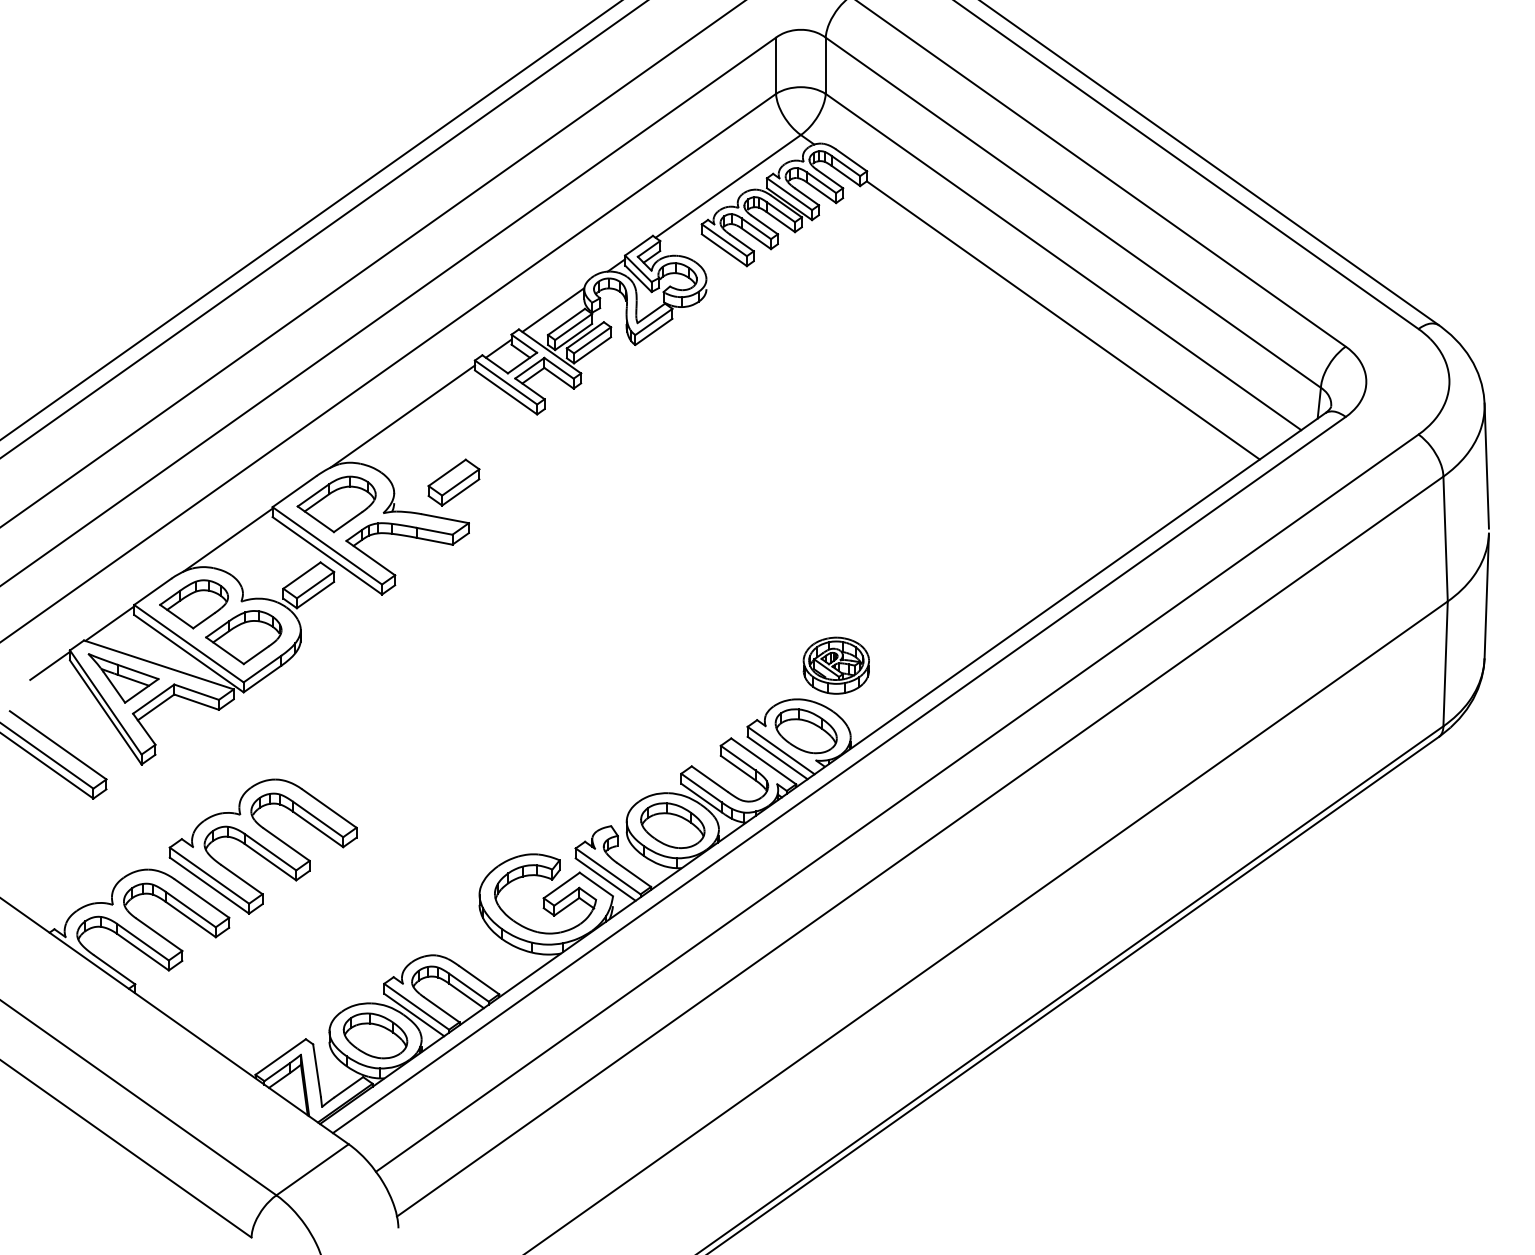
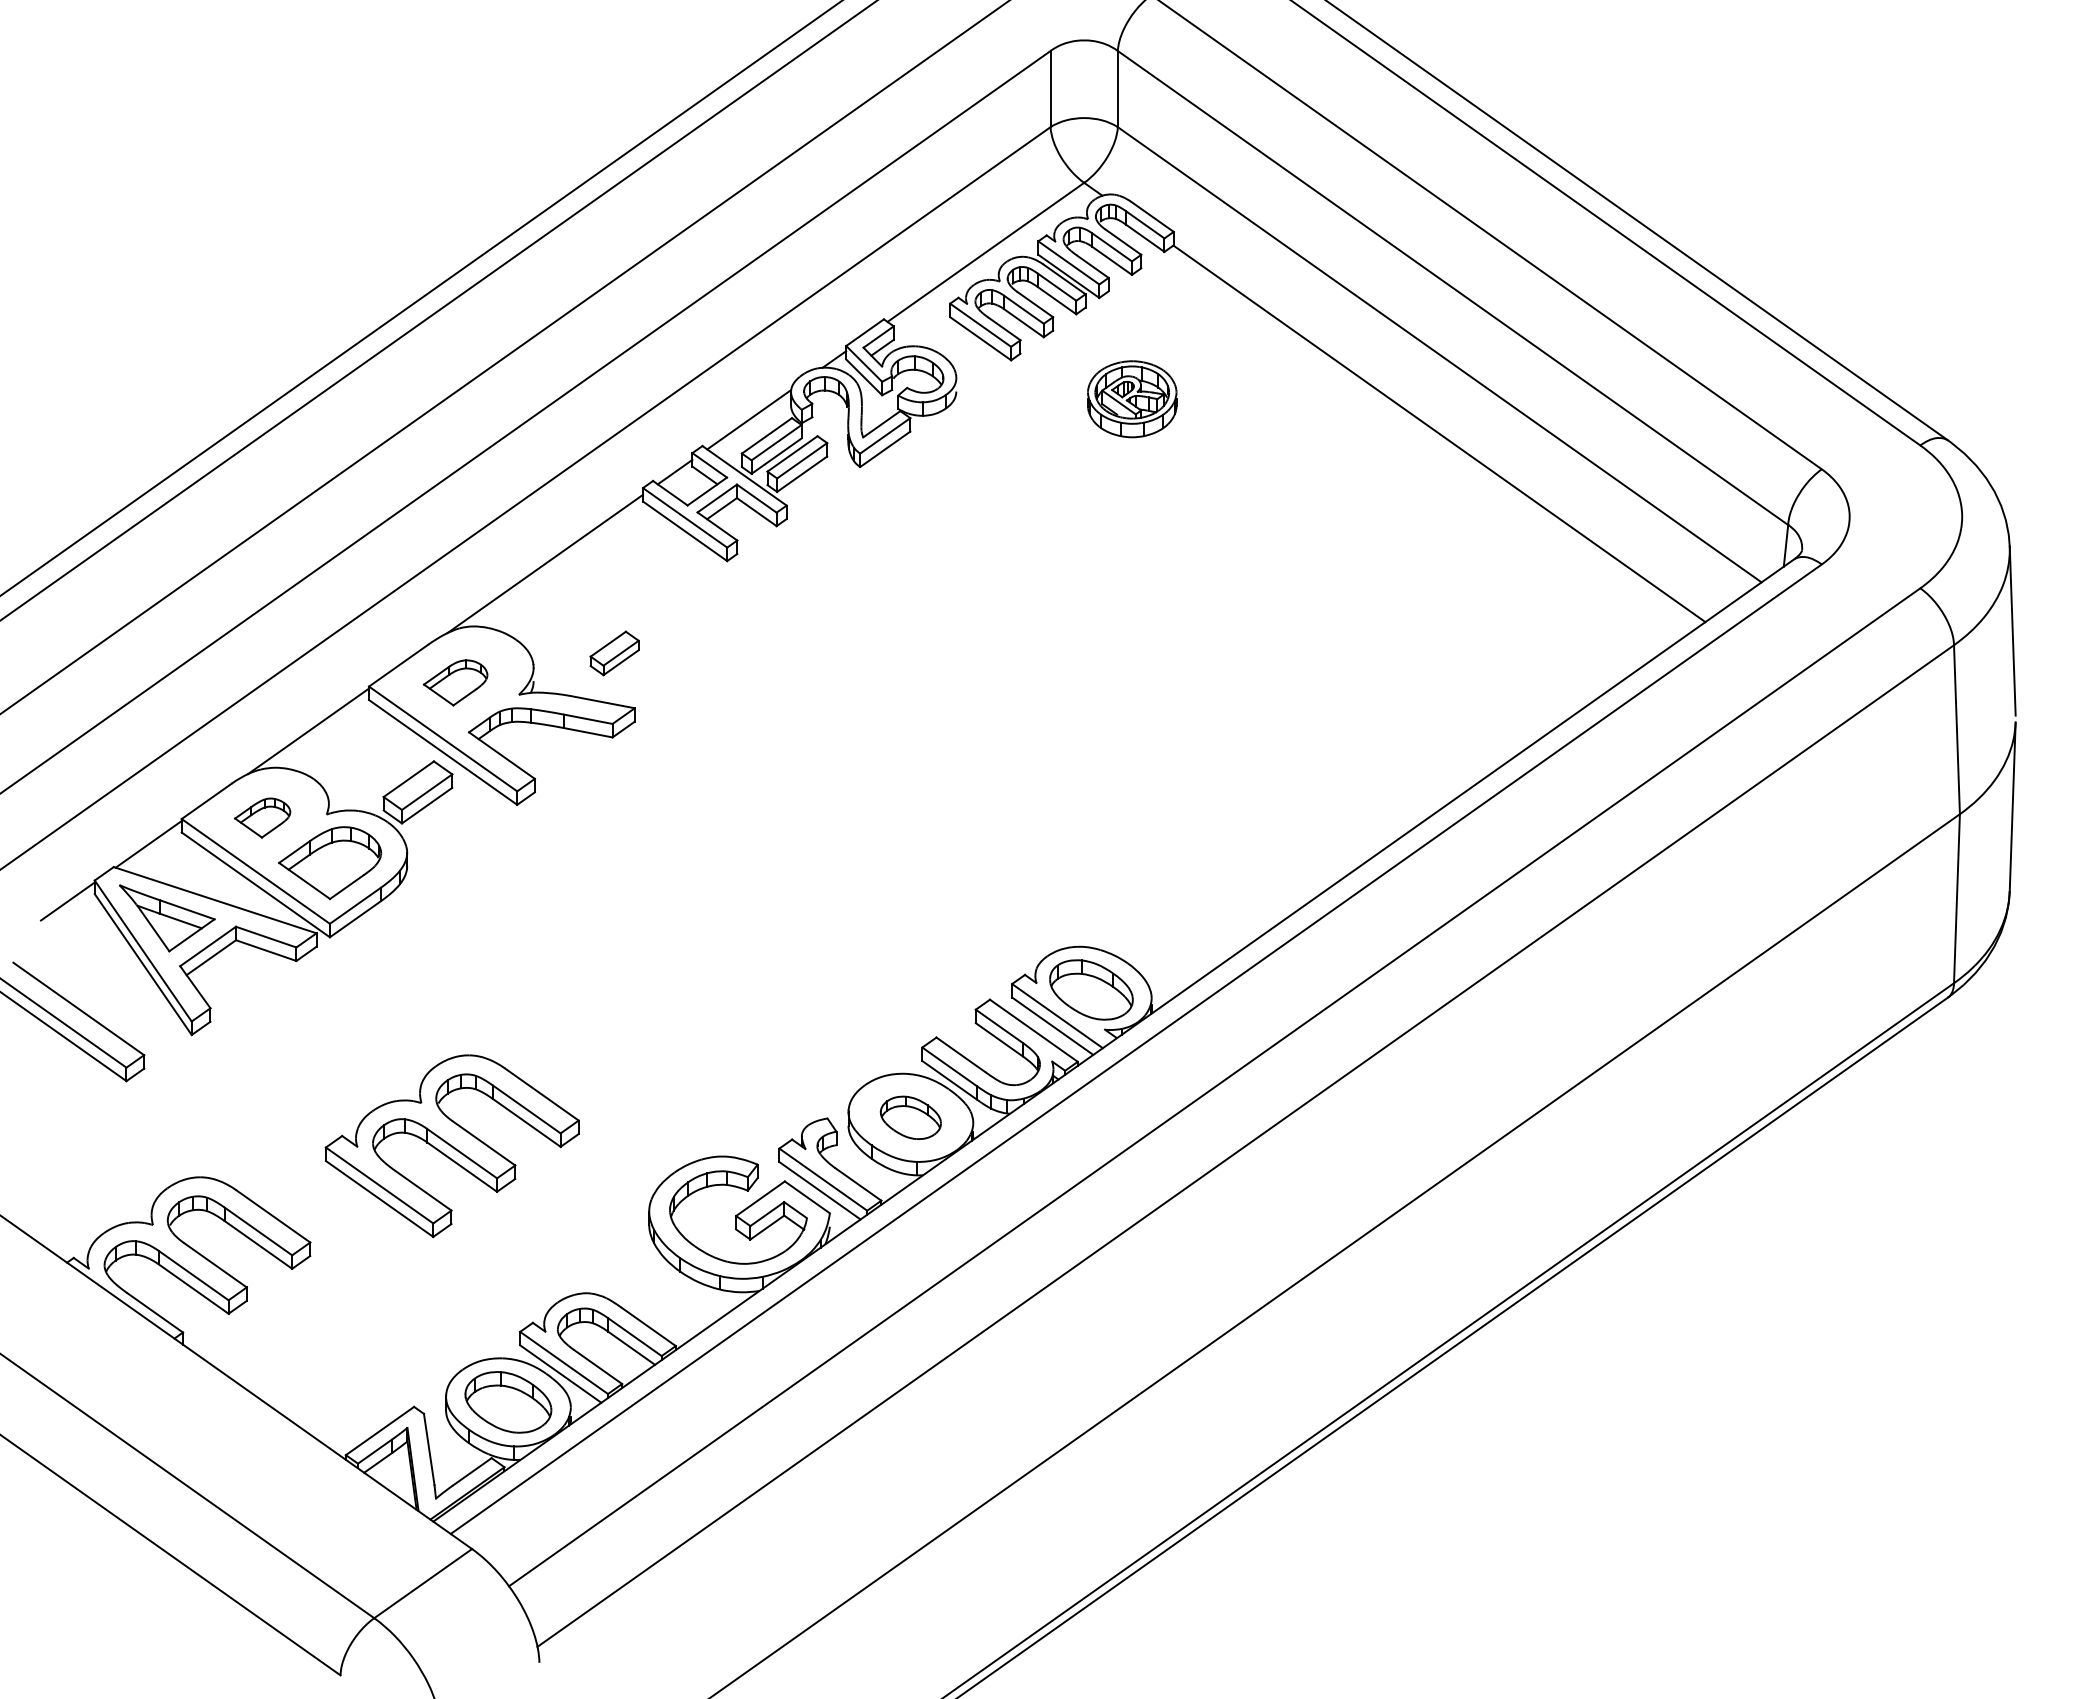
part: (453, 482) -> (614, 653), size x0.7
part: (336, 504) -> (455, 682), size x0.6
part: (193, 603) -> (262, 817), size x0.6
part: (836, 665) -> (1132, 399), moved
part: (672, 825) -> (910, 1117), size x0.7
part: (262, 846) -> (451, 1146), moved

